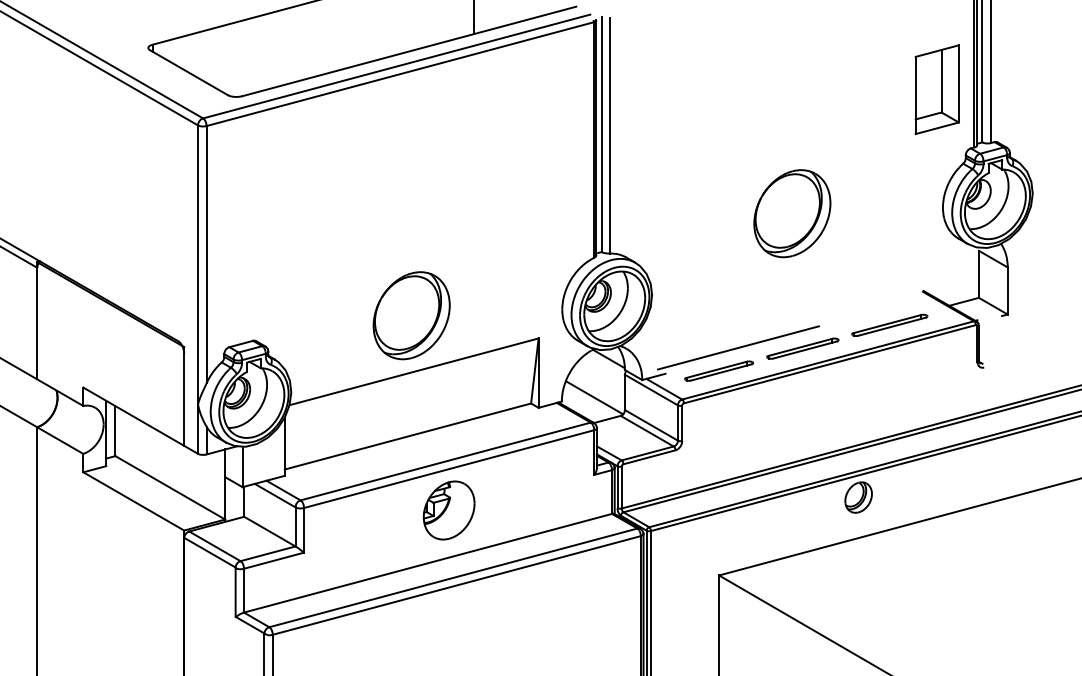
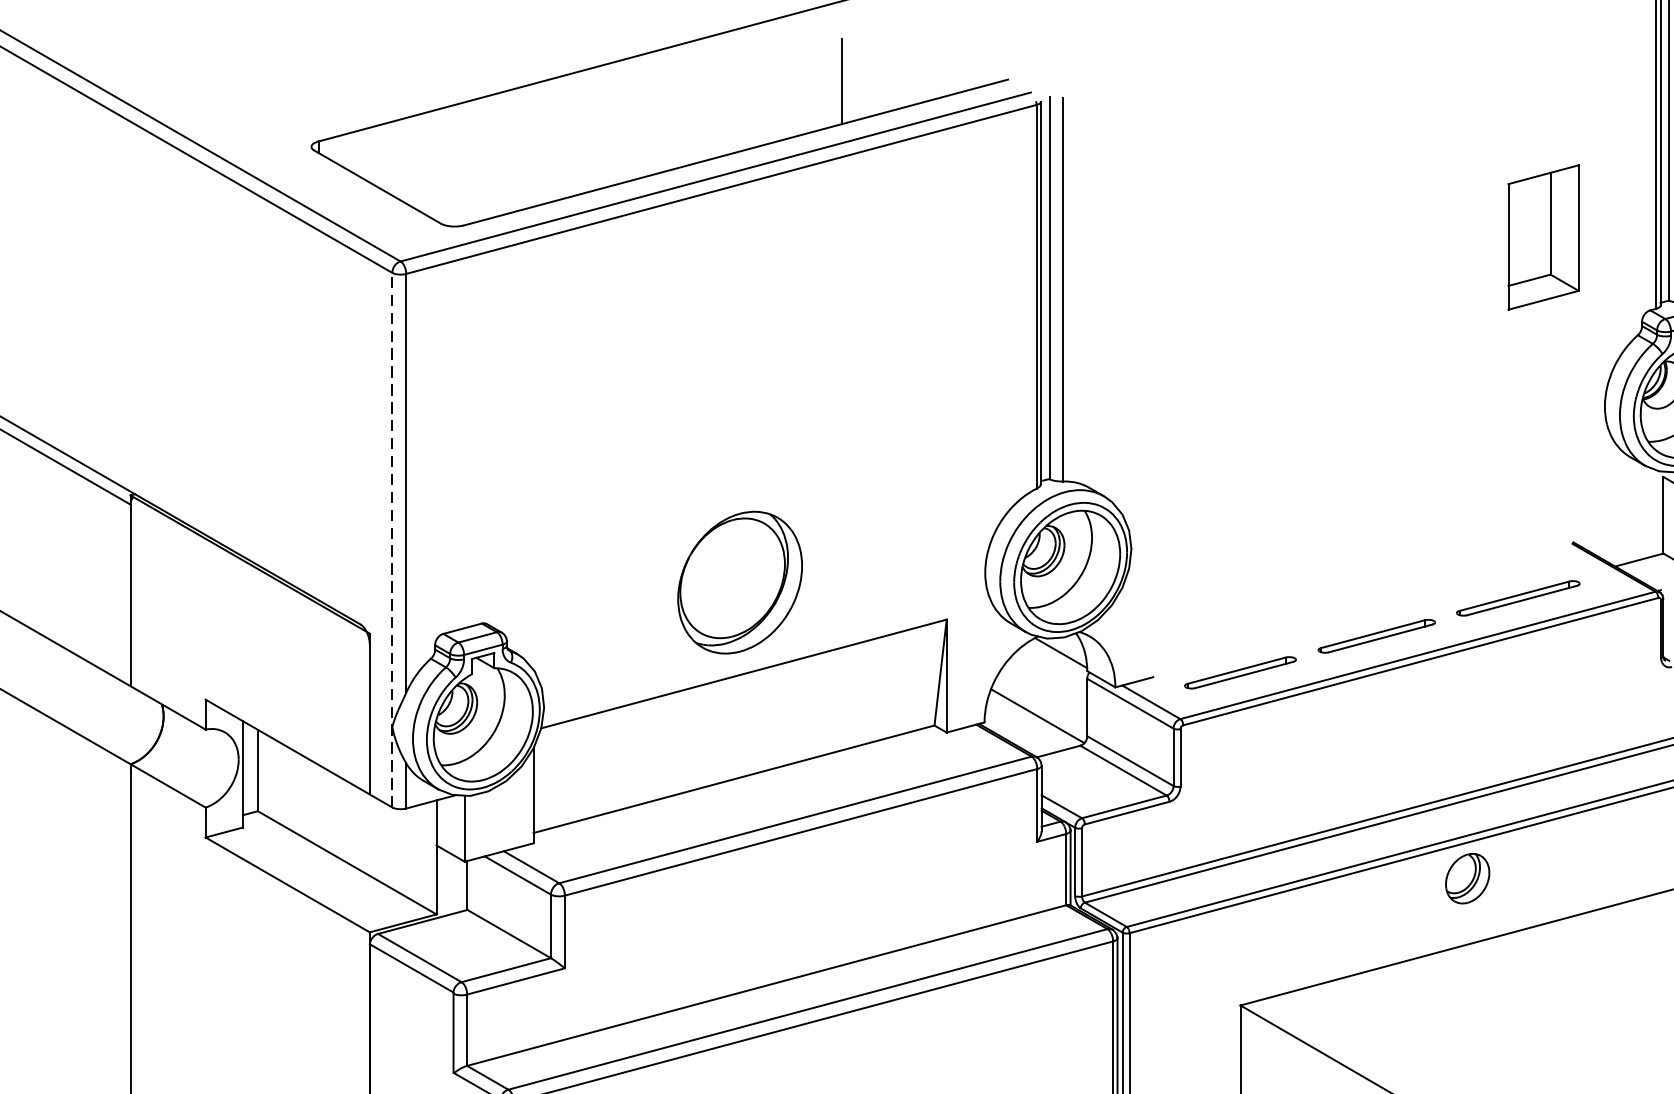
part: (936, 89) -> (1542, 237), moved
part: (792, 213) -> (1359, 416), removed
line: (198, 289) -> (393, 539), solid -> dashed
line: (738, 347) -> (1272, 634), removed
part: (448, 510) -> (800, 899), removed

